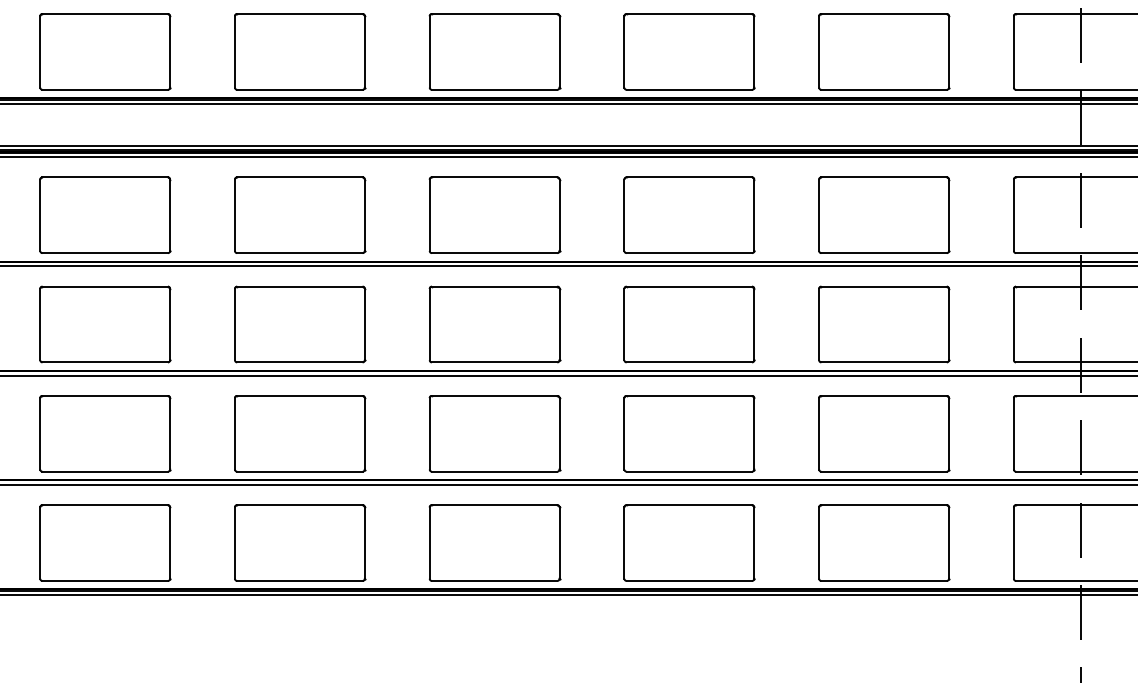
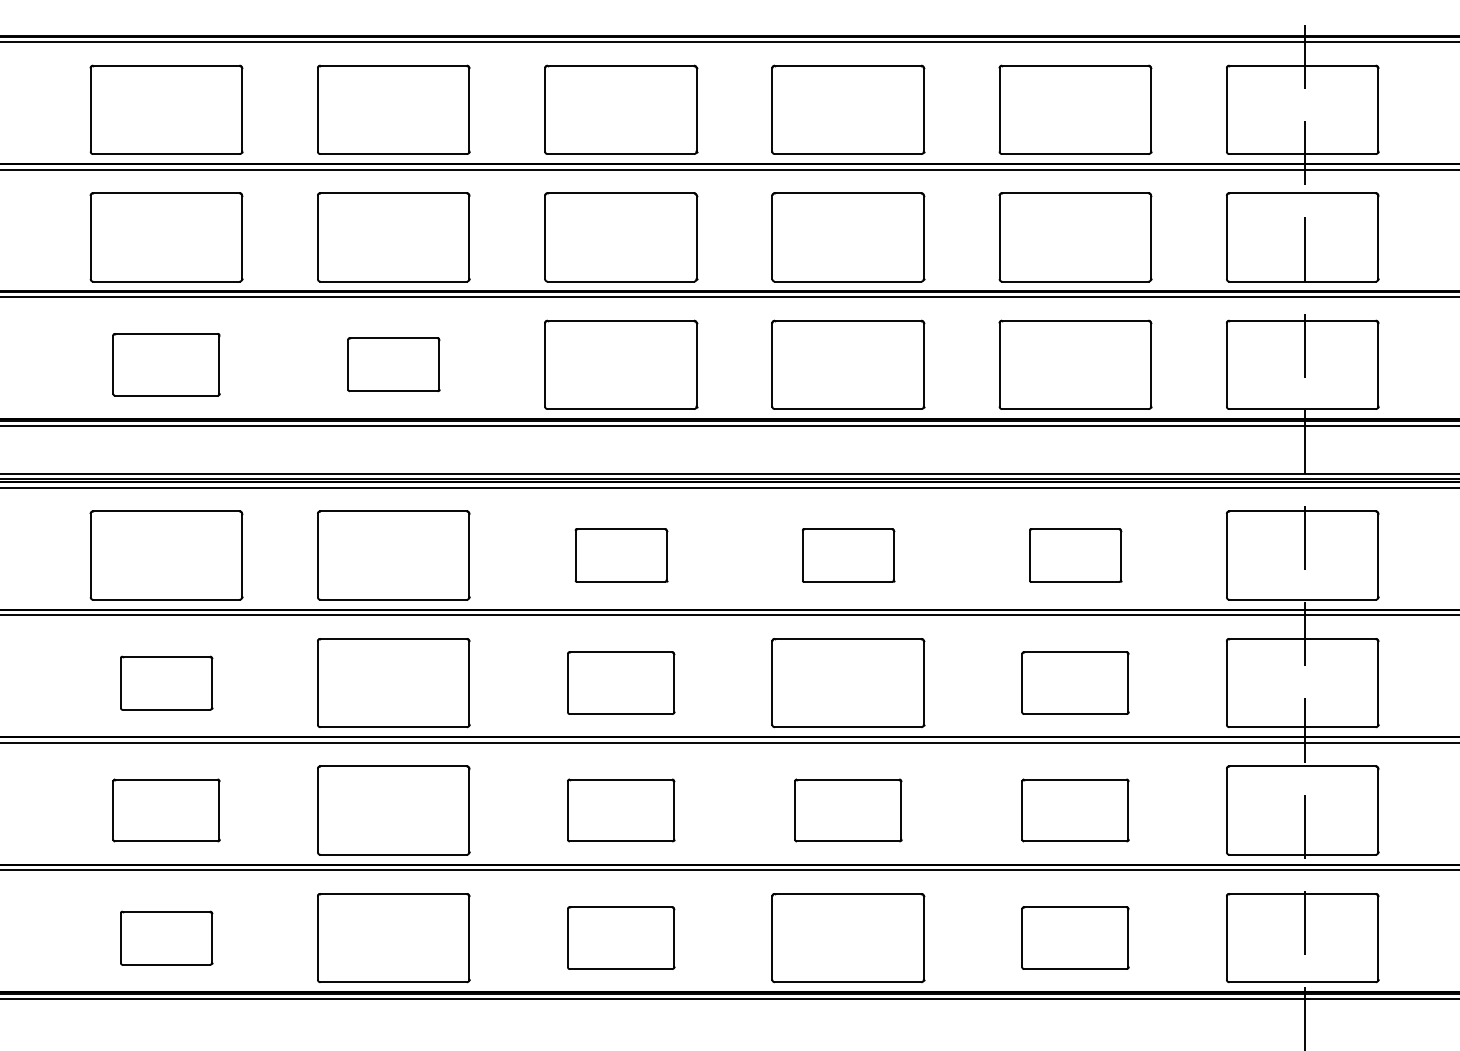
part: (105, 51) -> (166, 364), size x0.7
part: (299, 51) -> (393, 364), size x0.6
part: (495, 215) -> (621, 555), size x0.6
part: (689, 215) -> (848, 555), size x0.6
part: (884, 215) -> (1075, 555), size x0.6
part: (105, 324) -> (166, 683), size x0.6
part: (495, 324) -> (621, 683), size x0.7
part: (884, 324) -> (1075, 683), size x0.7
part: (105, 433) -> (166, 810), size x0.7
part: (495, 433) -> (621, 810), size x0.7
part: (689, 433) -> (848, 810), size x0.7
part: (884, 433) -> (1075, 810), size x0.7
part: (105, 543) -> (166, 938), size x0.6
part: (495, 543) -> (621, 938), size x0.7
part: (884, 543) -> (1075, 938), size x0.7

